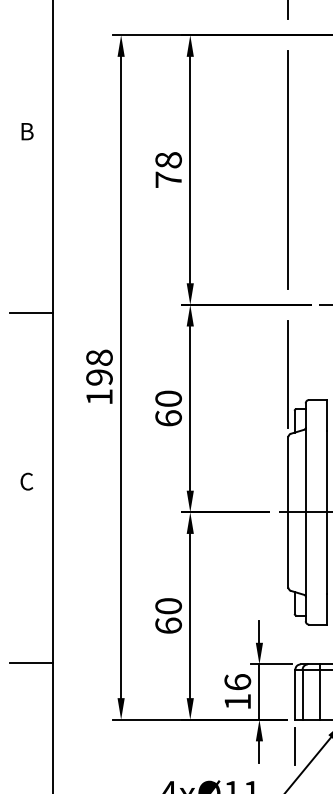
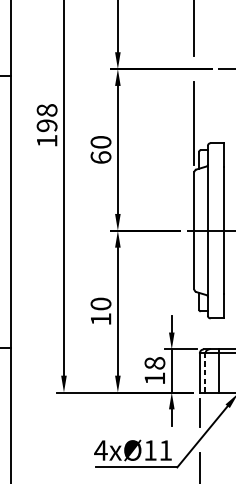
text: (168, 625) -> (100, 319), 60 -> 10
text: (237, 682) -> (154, 363), 16 -> 18
line: (302, 694) -> (205, 372), solid -> dashed

